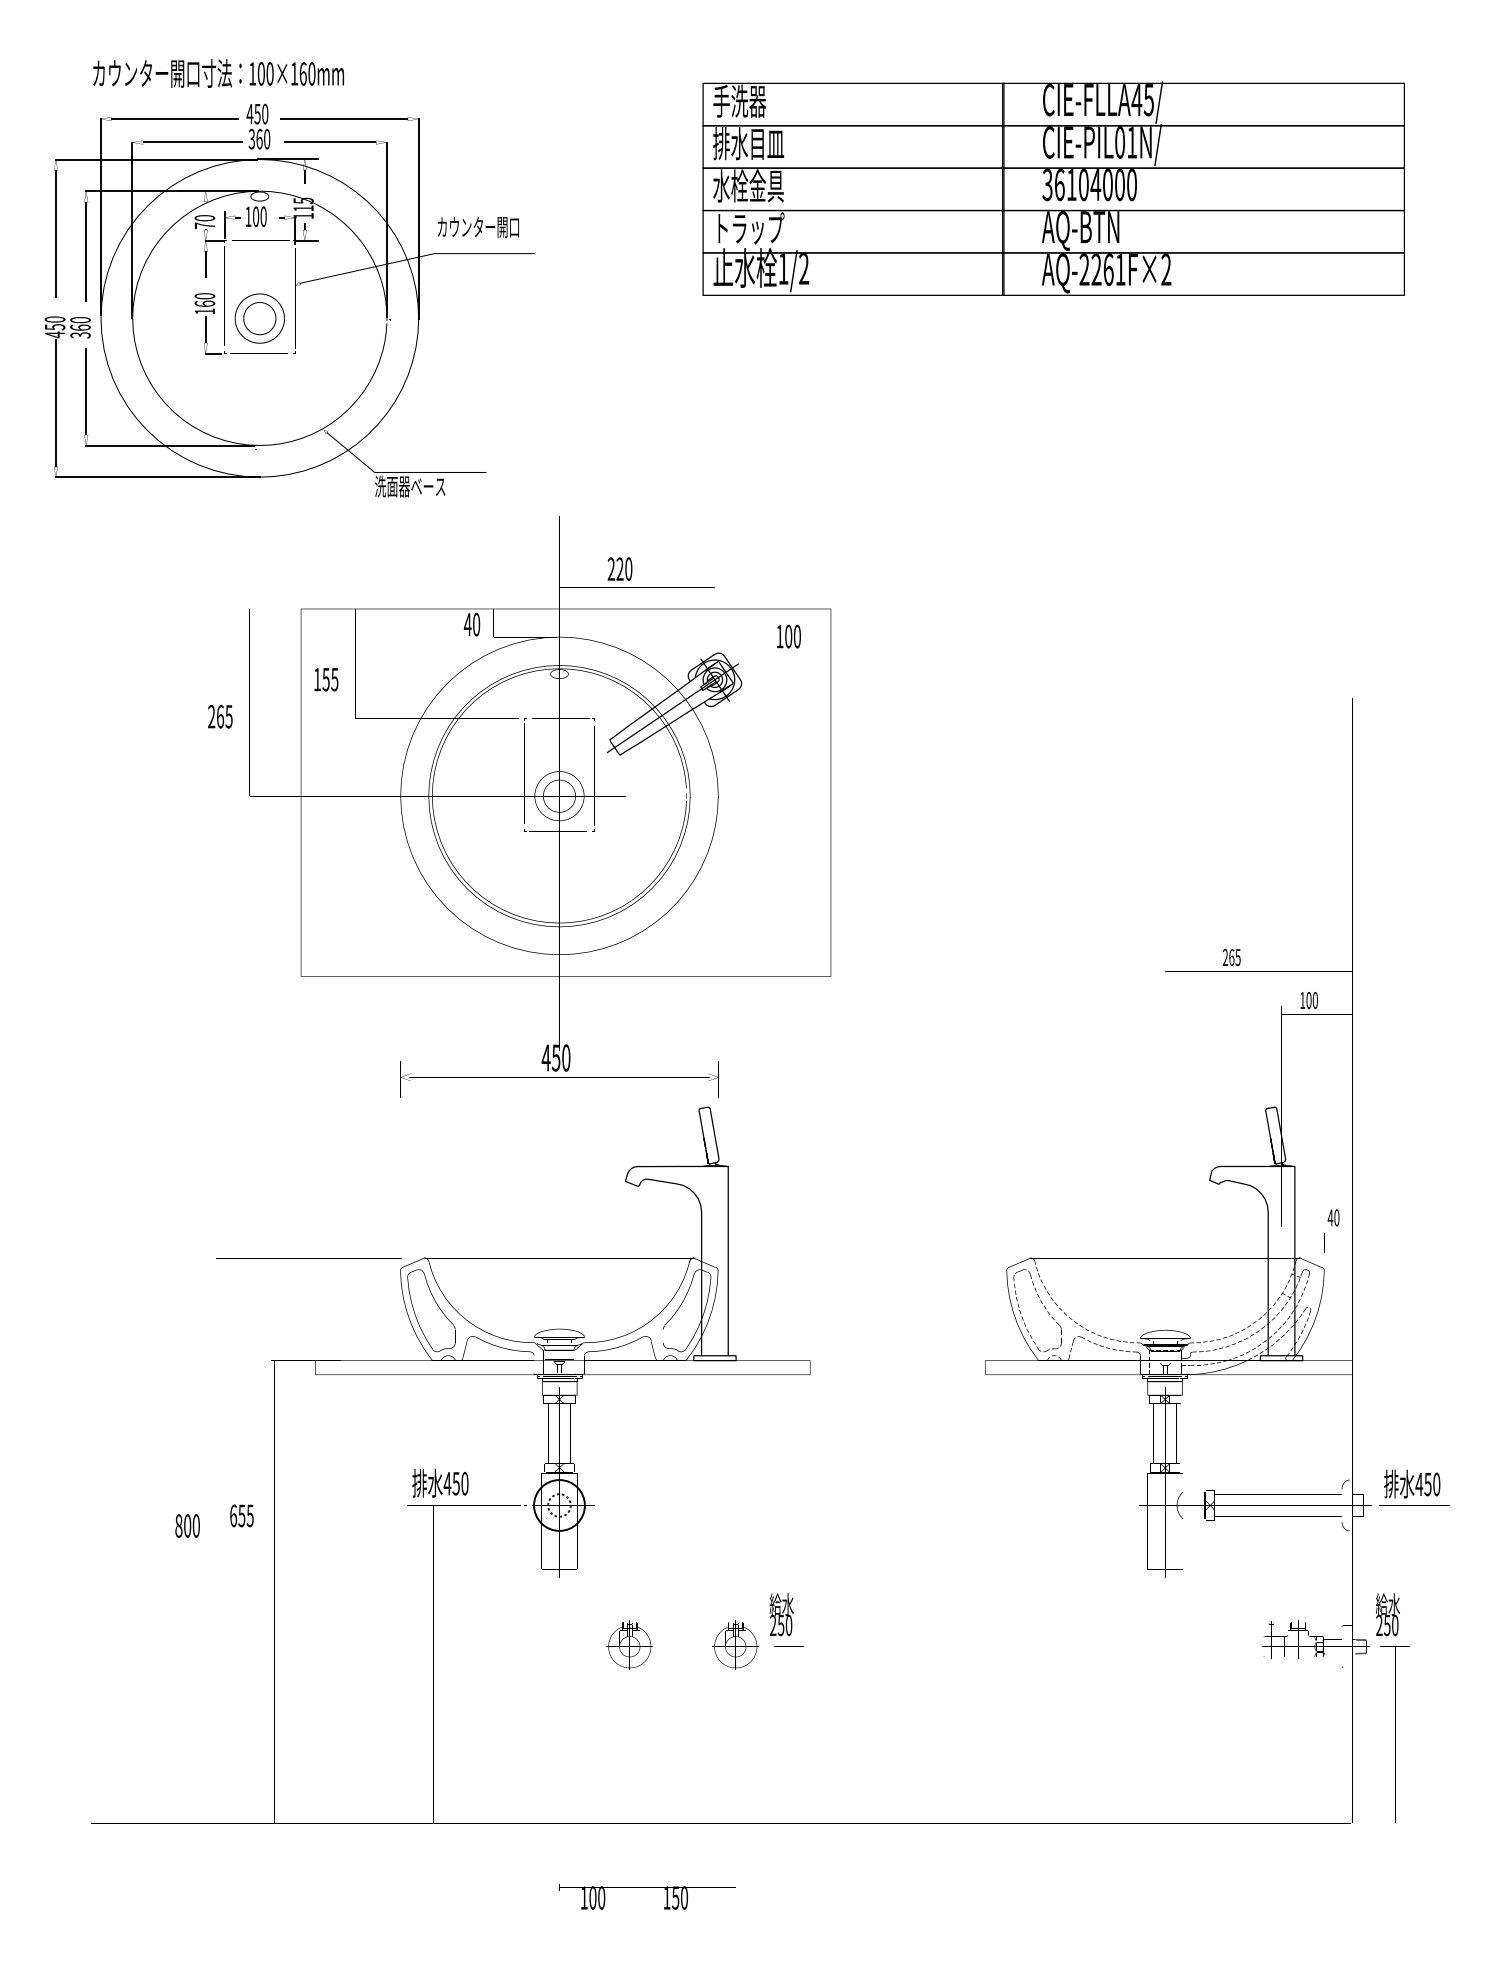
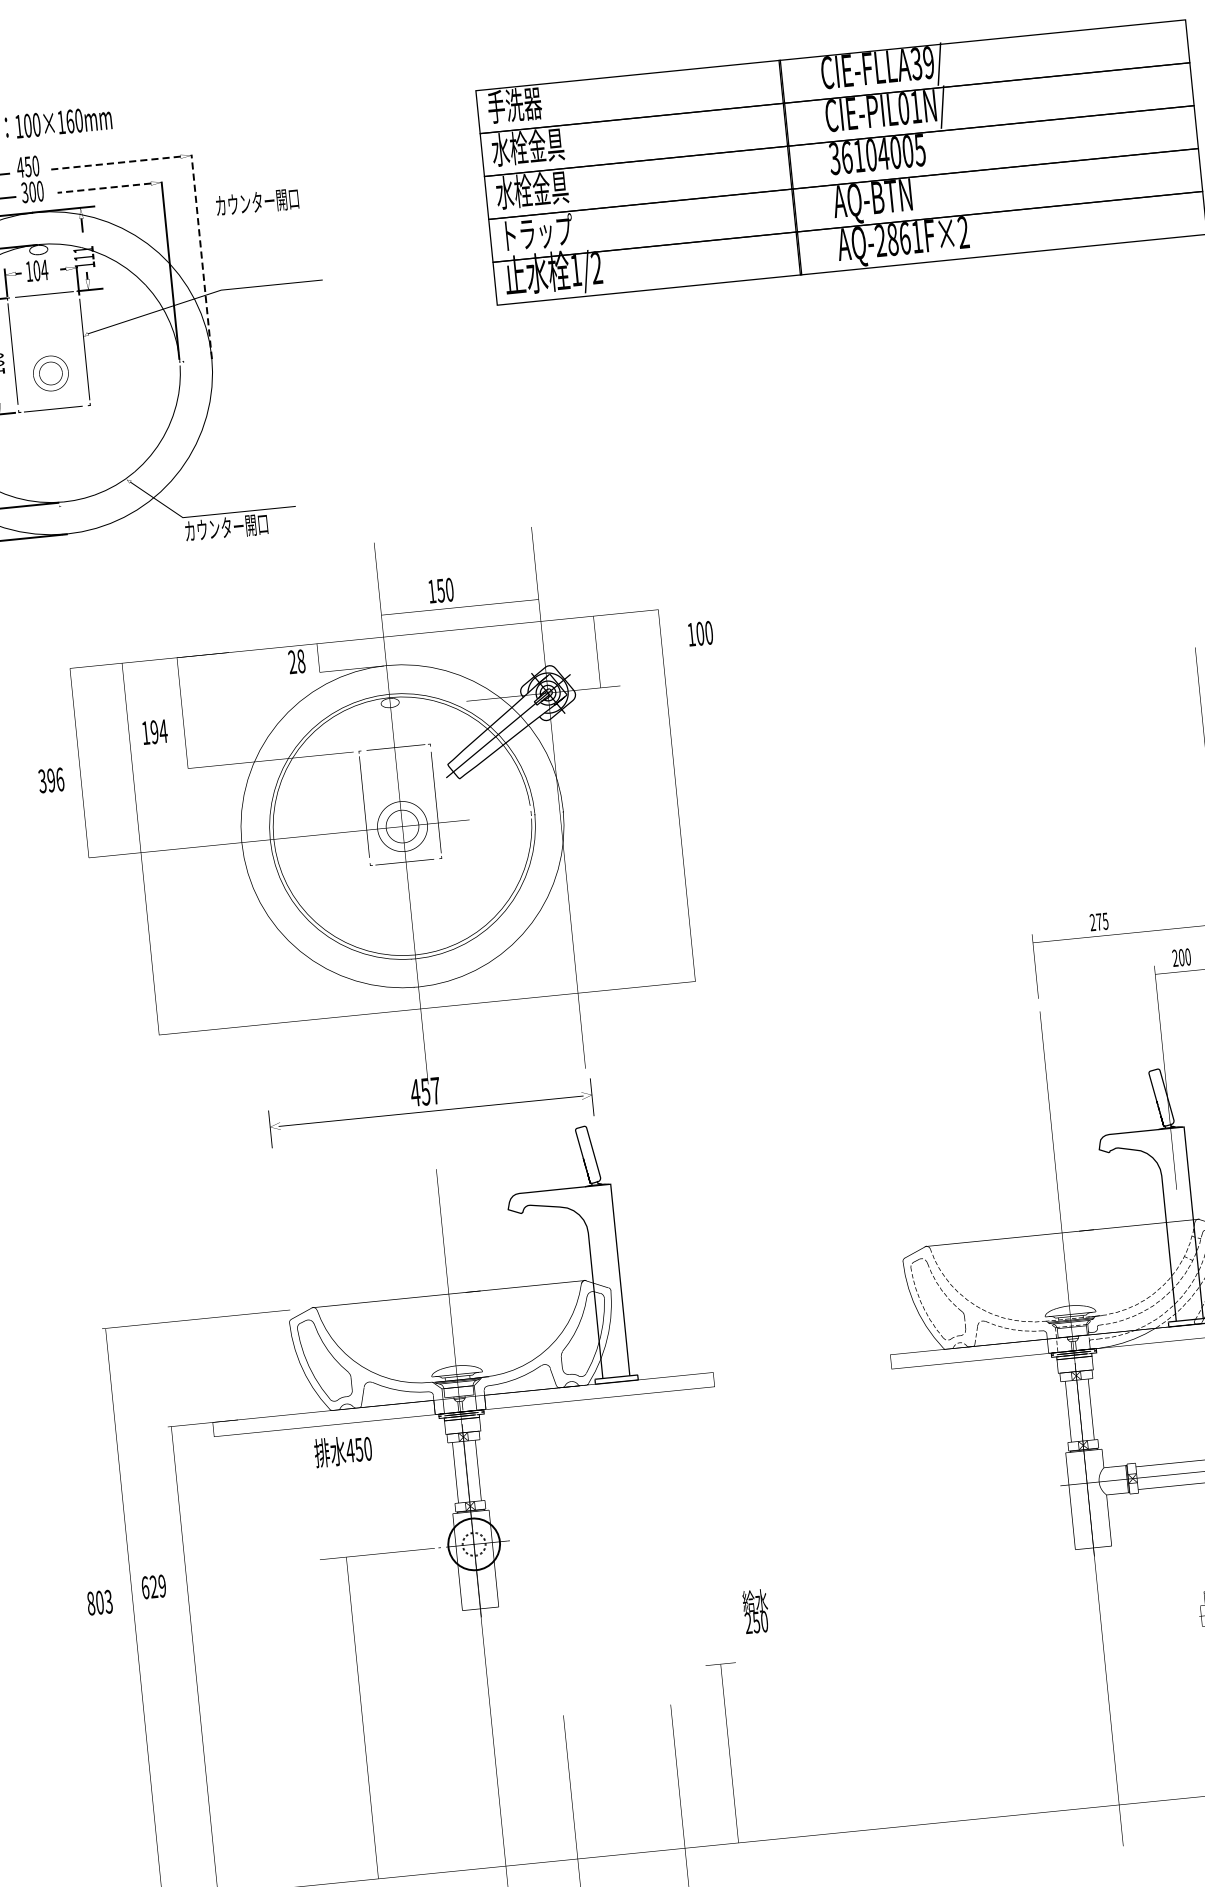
text: (1142, 100) -> (922, 63), CIE-FLLA45/ -> CIE-FLLA39/
line: (343, 119) -> (115, 163), solid -> dashed
text: (259, 138) -> (32, 191), 360 -> 300
line: (329, 142) -> (103, 188), solid -> dashed
text: (748, 143) -> (527, 146), 排水目皿 -> 水栓金具
text: (1131, 185) -> (919, 150), 36104000 -> 36104005
text: (303, 200) -> (83, 249), 115 -> 111
text: (263, 216) -> (44, 269), 100 -> 104
line: (418, 219) -> (201, 257), solid -> dashed
text: (478, 227) -> (257, 202), moved
text: (1096, 269) -> (892, 239), AQ-2261F×2 -> AQ-2861F×2
part: (259, 318) -> (50, 373), size x0.7
text: (416, 486) -> (226, 527), 洗面器ベース -> カウンター開口
text: (615, 568) -> (436, 590), 220 -> 150
text: (471, 624) -> (296, 661), 40 -> 28
text: (788, 636) -> (700, 633), moved
text: (330, 679) -> (159, 731), 155 -> 194
text: (220, 716) -> (51, 780), 265 -> 396
text: (1231, 957) -> (1098, 921), 265 -> 275
text: (1302, 1000) -> (1175, 958), 100 -> 200
text: (566, 1057) -> (436, 1090), 450 -> 457
text: (440, 1483) -> (343, 1451), moved
text: (245, 1515) -> (157, 1586), 655 -> 629
text: (195, 1525) -> (107, 1601), 800 -> 803
text: (781, 1614) -> (755, 1611), moved
part: (629, 1644) -> (559, 1677), removed
part: (735, 1644) -> (666, 1667), removed

